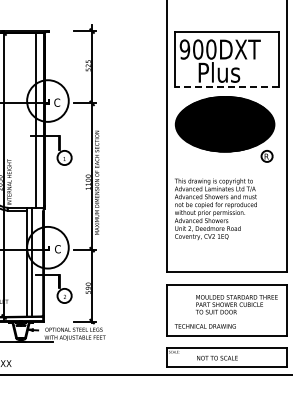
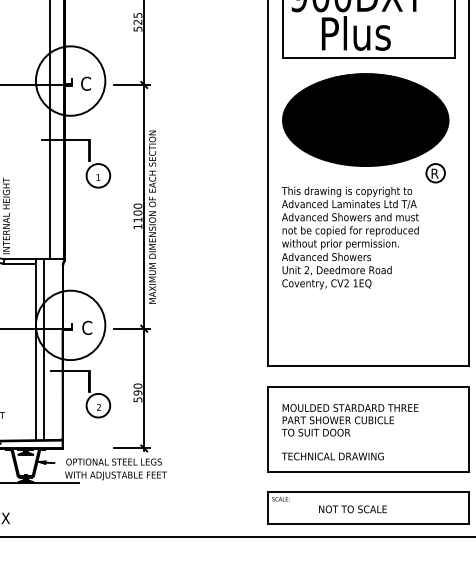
line: (227, 87) -> (369, 58), dashed -> solid
text: (215, 208) -> (349, 236), moved
text: (236, 304) -> (349, 419), moved

